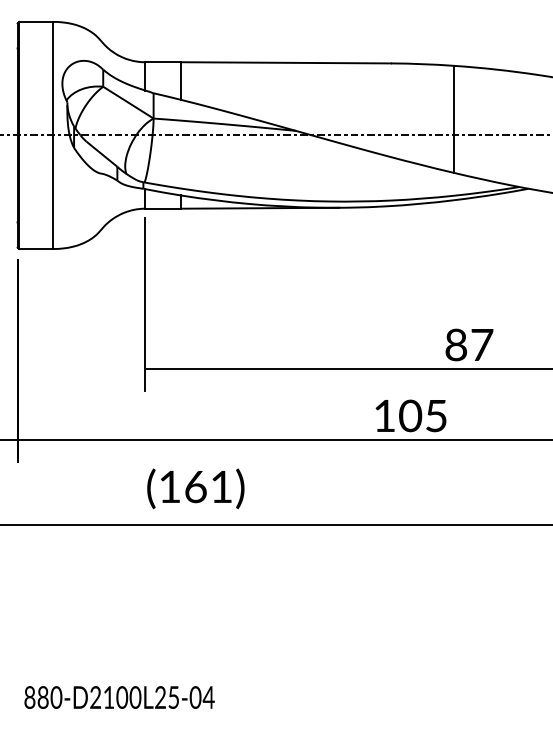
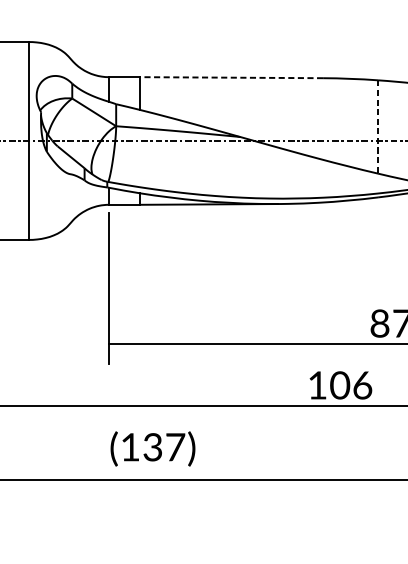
line: (285, 62) -> (231, 77), solid -> dashed
line: (454, 119) -> (378, 127), solid -> dashed
text: (436, 416) -> (362, 385), 105 -> 106
text: (208, 486) -> (164, 446), (161) -> (137)

